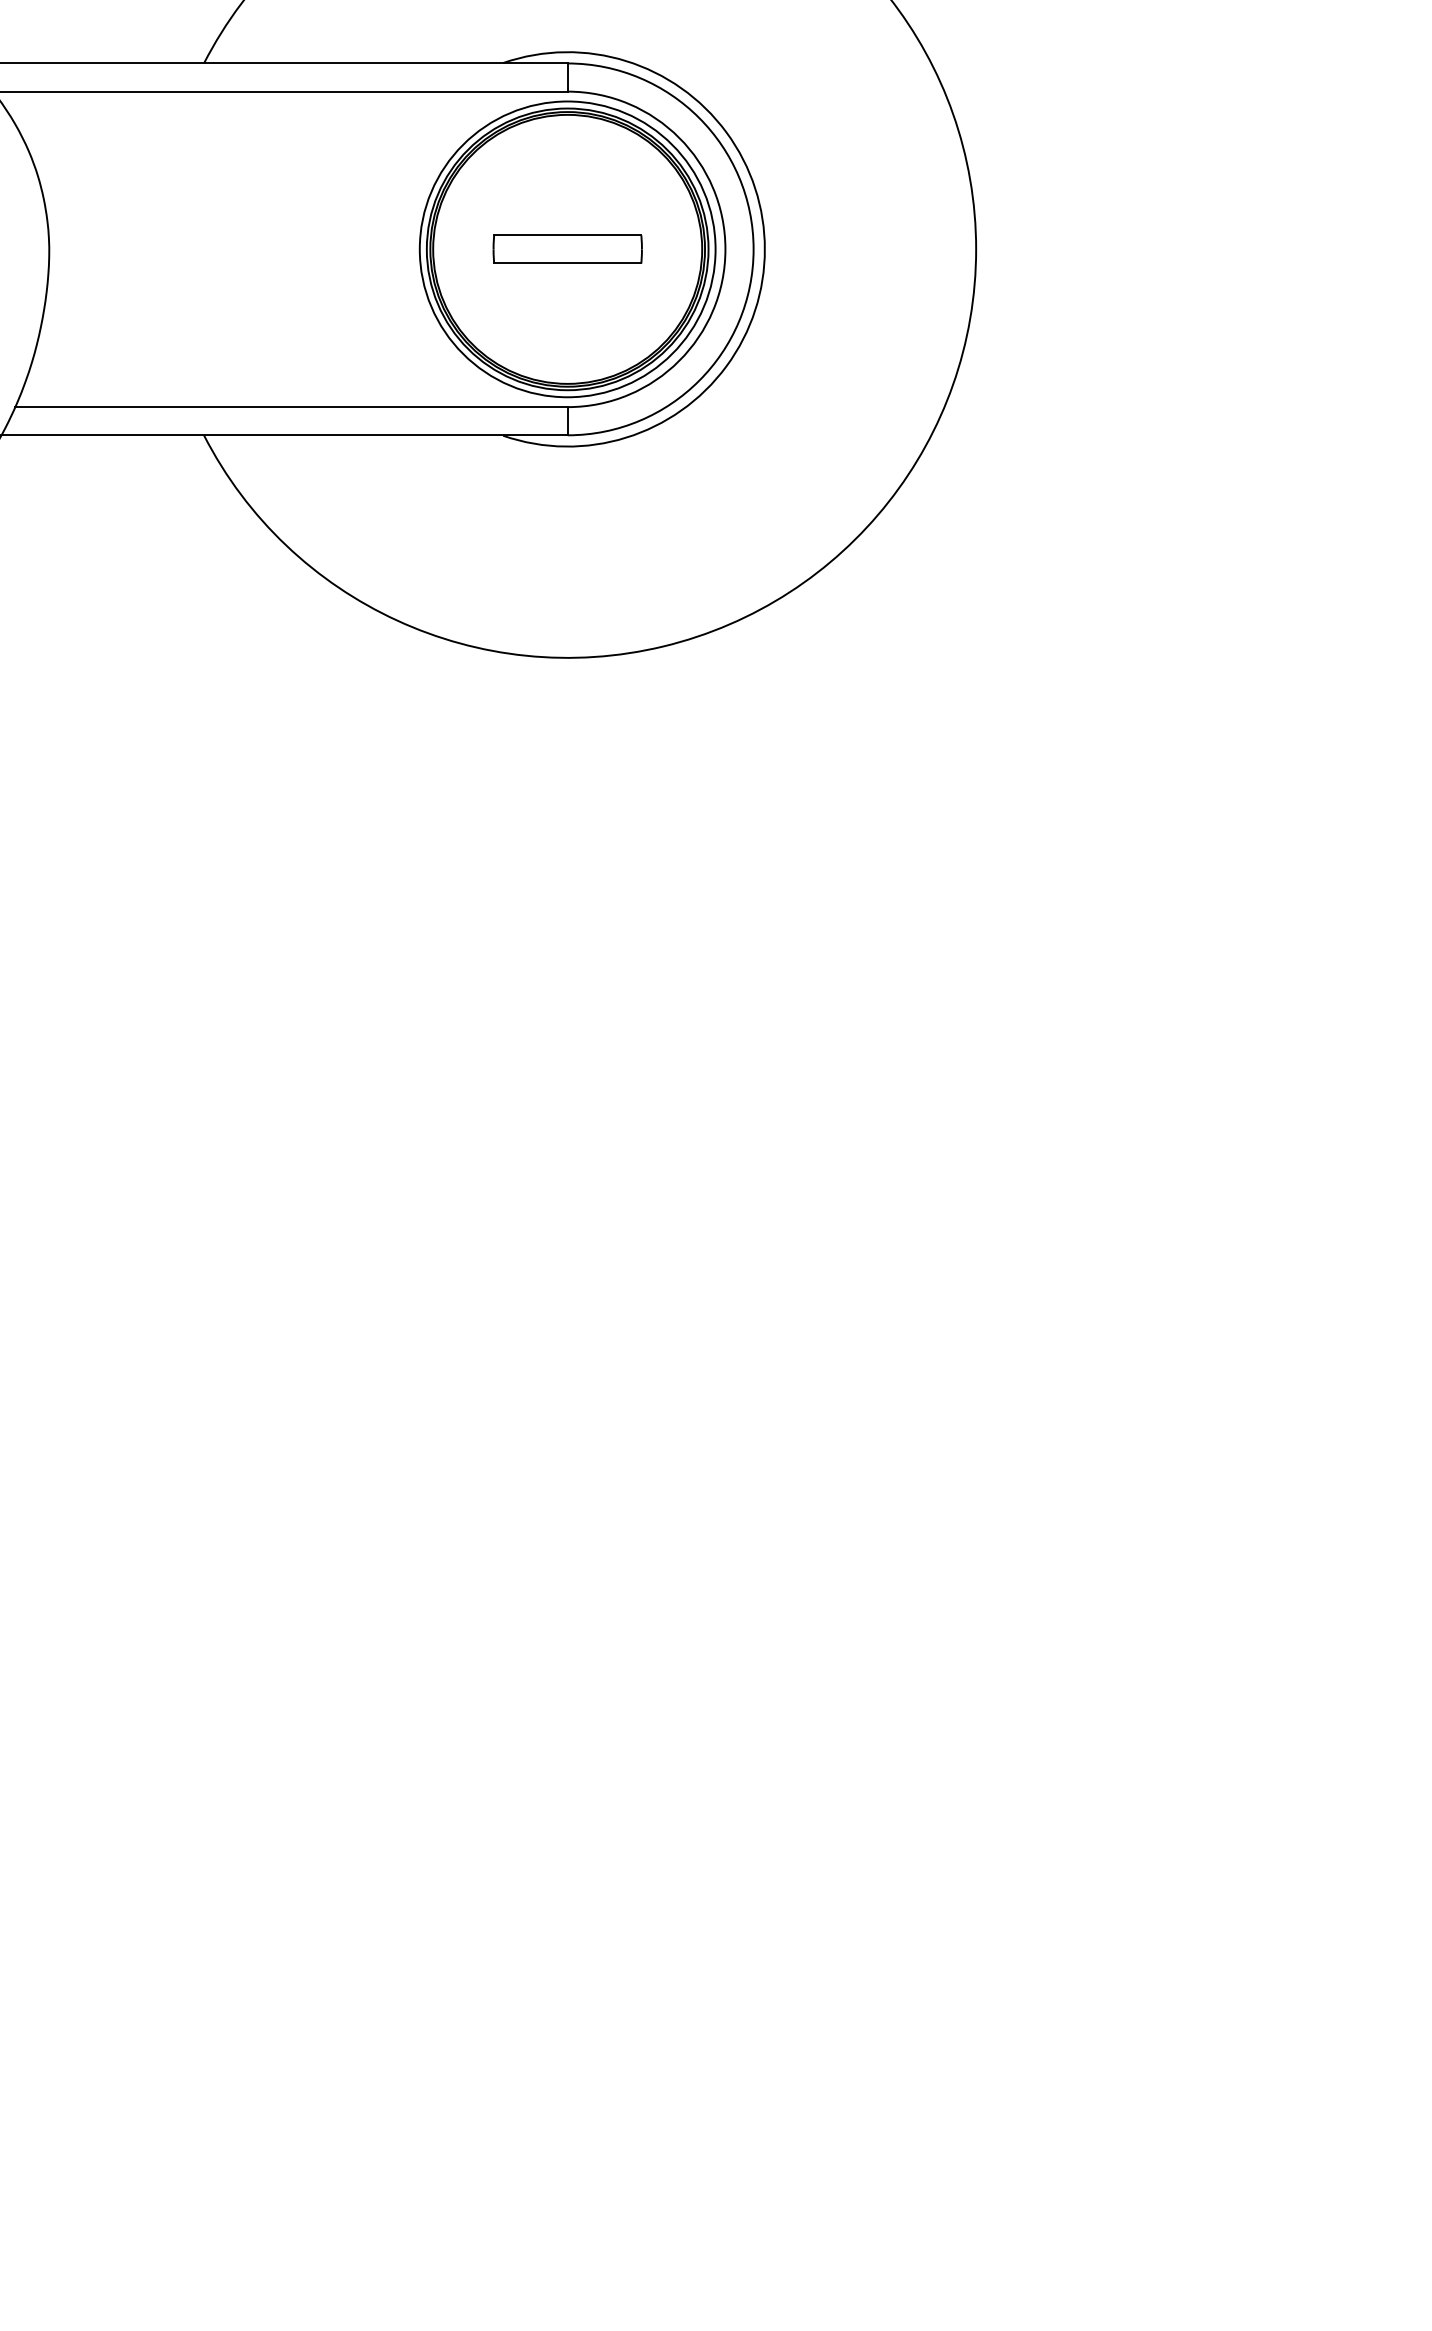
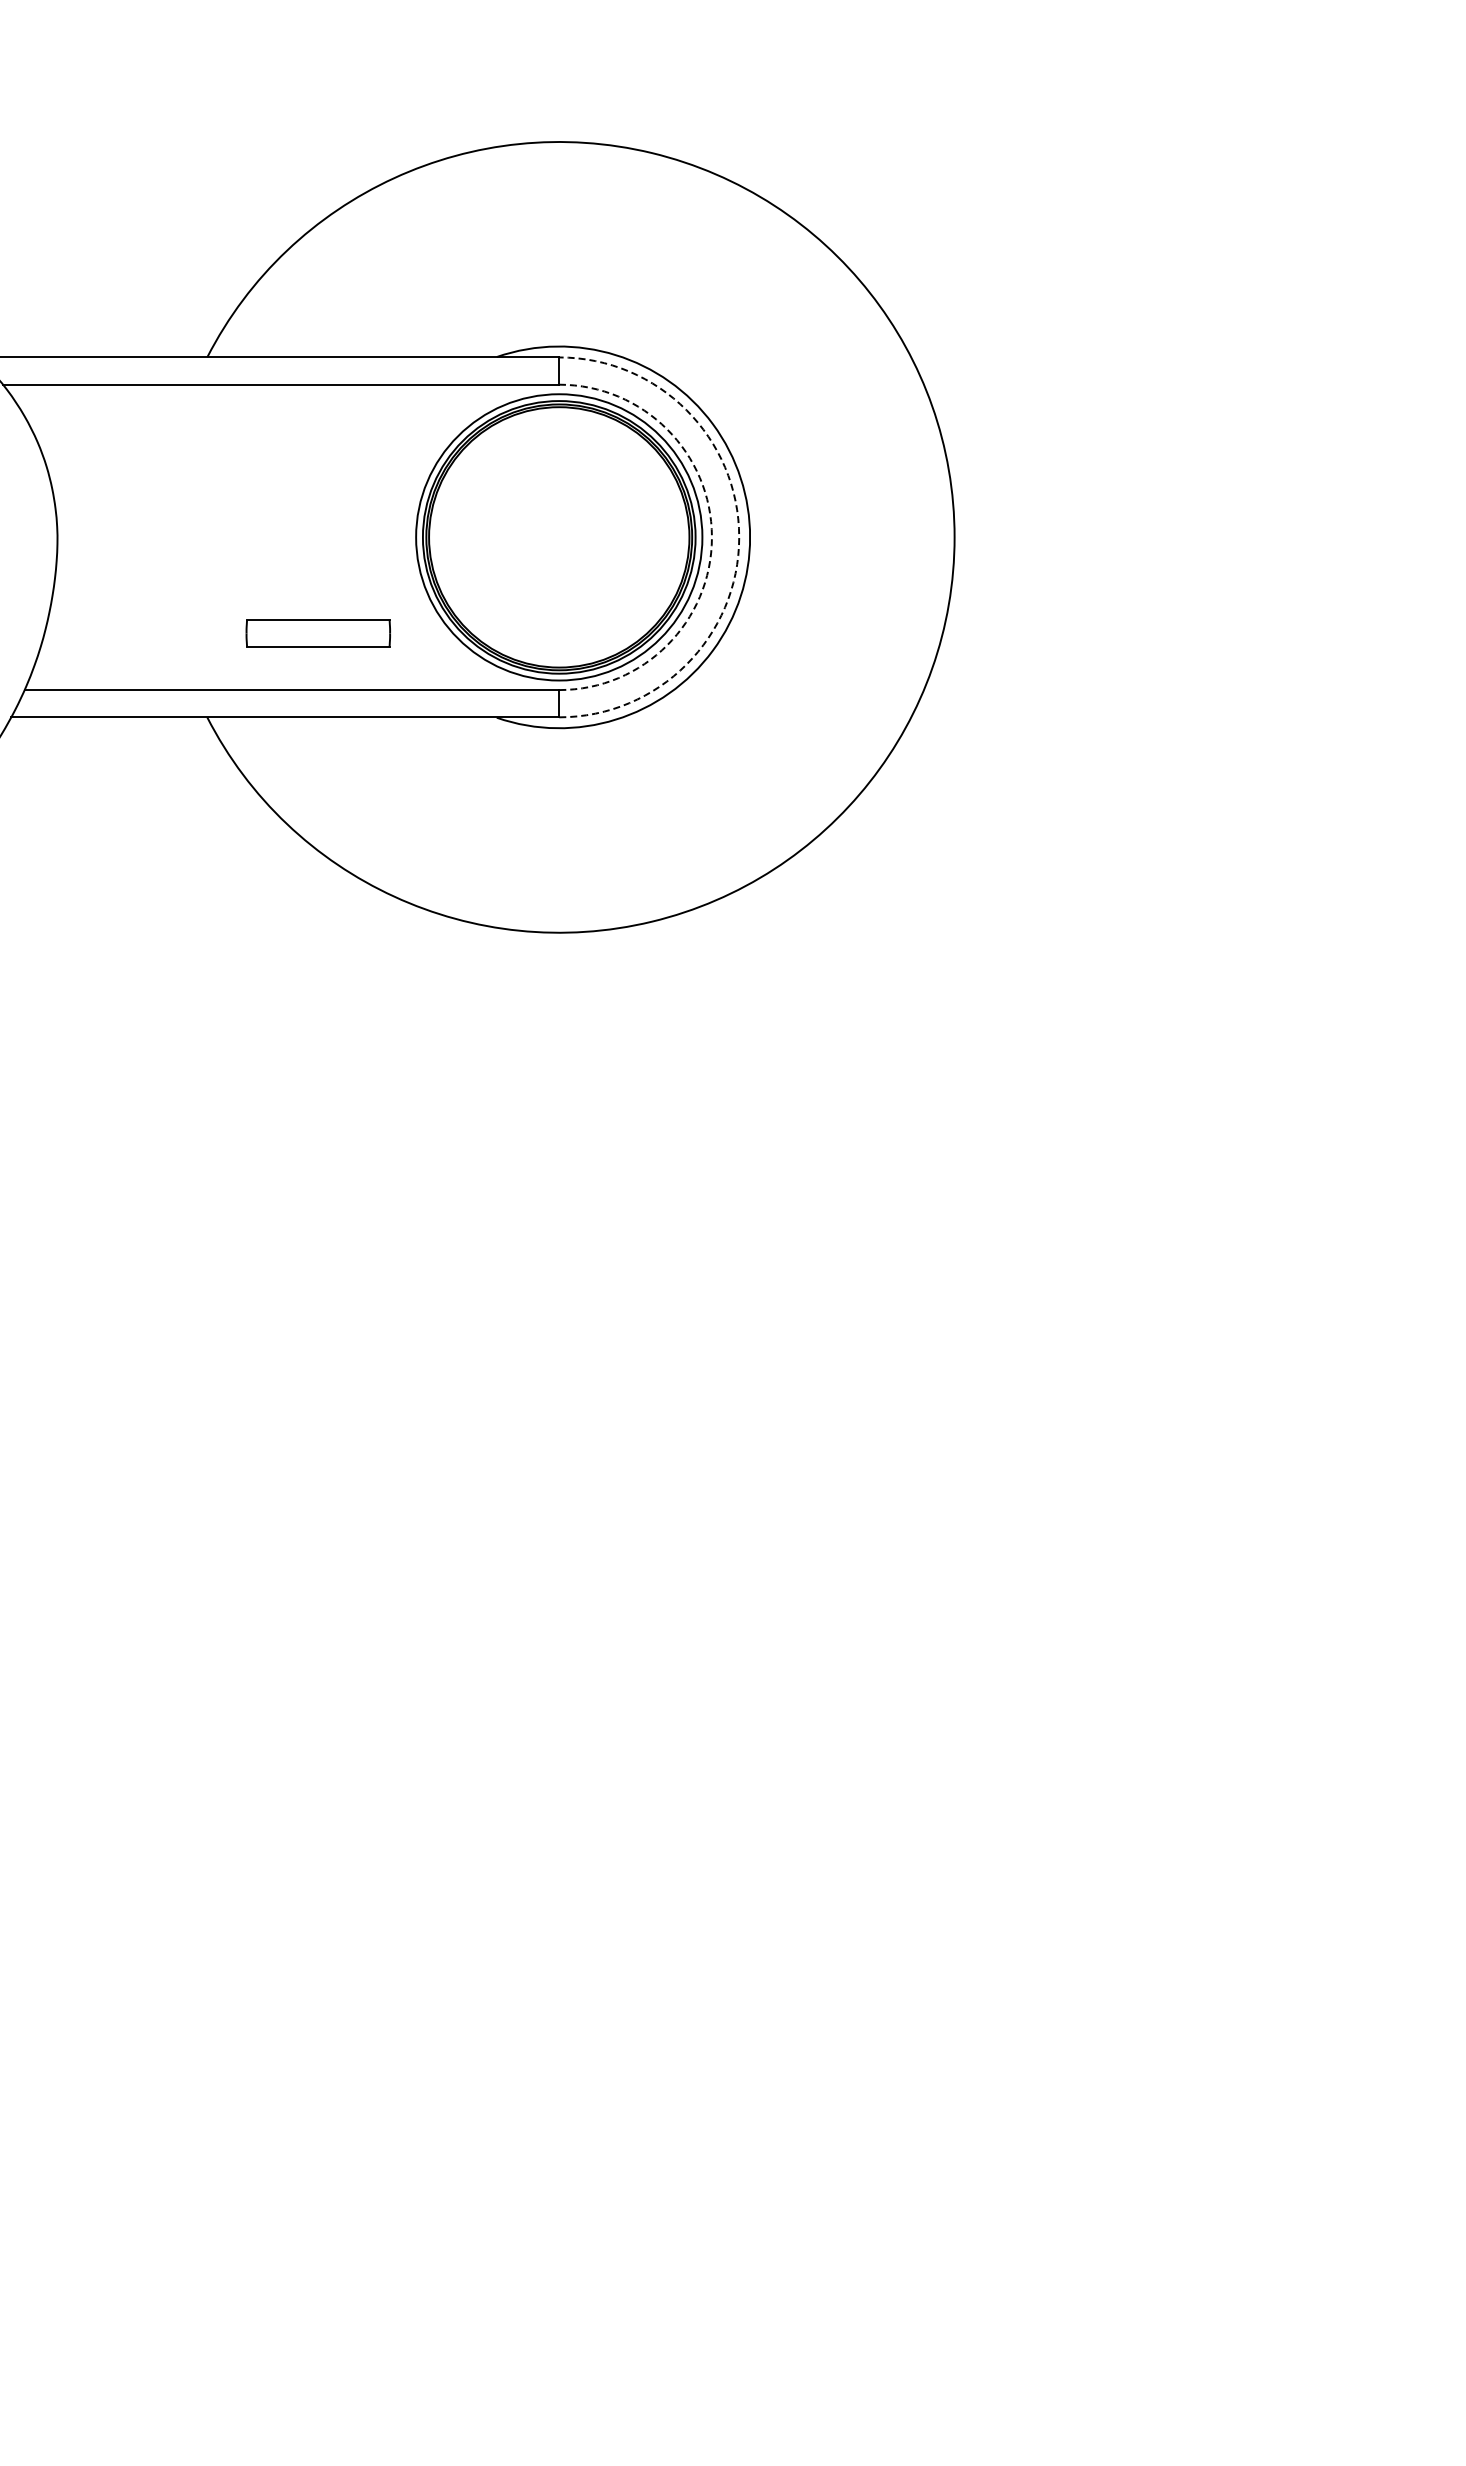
part: (566, 249) -> (317, 633), moved
arc: (724, 249) -> (711, 537), solid -> dashed
arc: (753, 249) -> (739, 537), solid -> dashed

